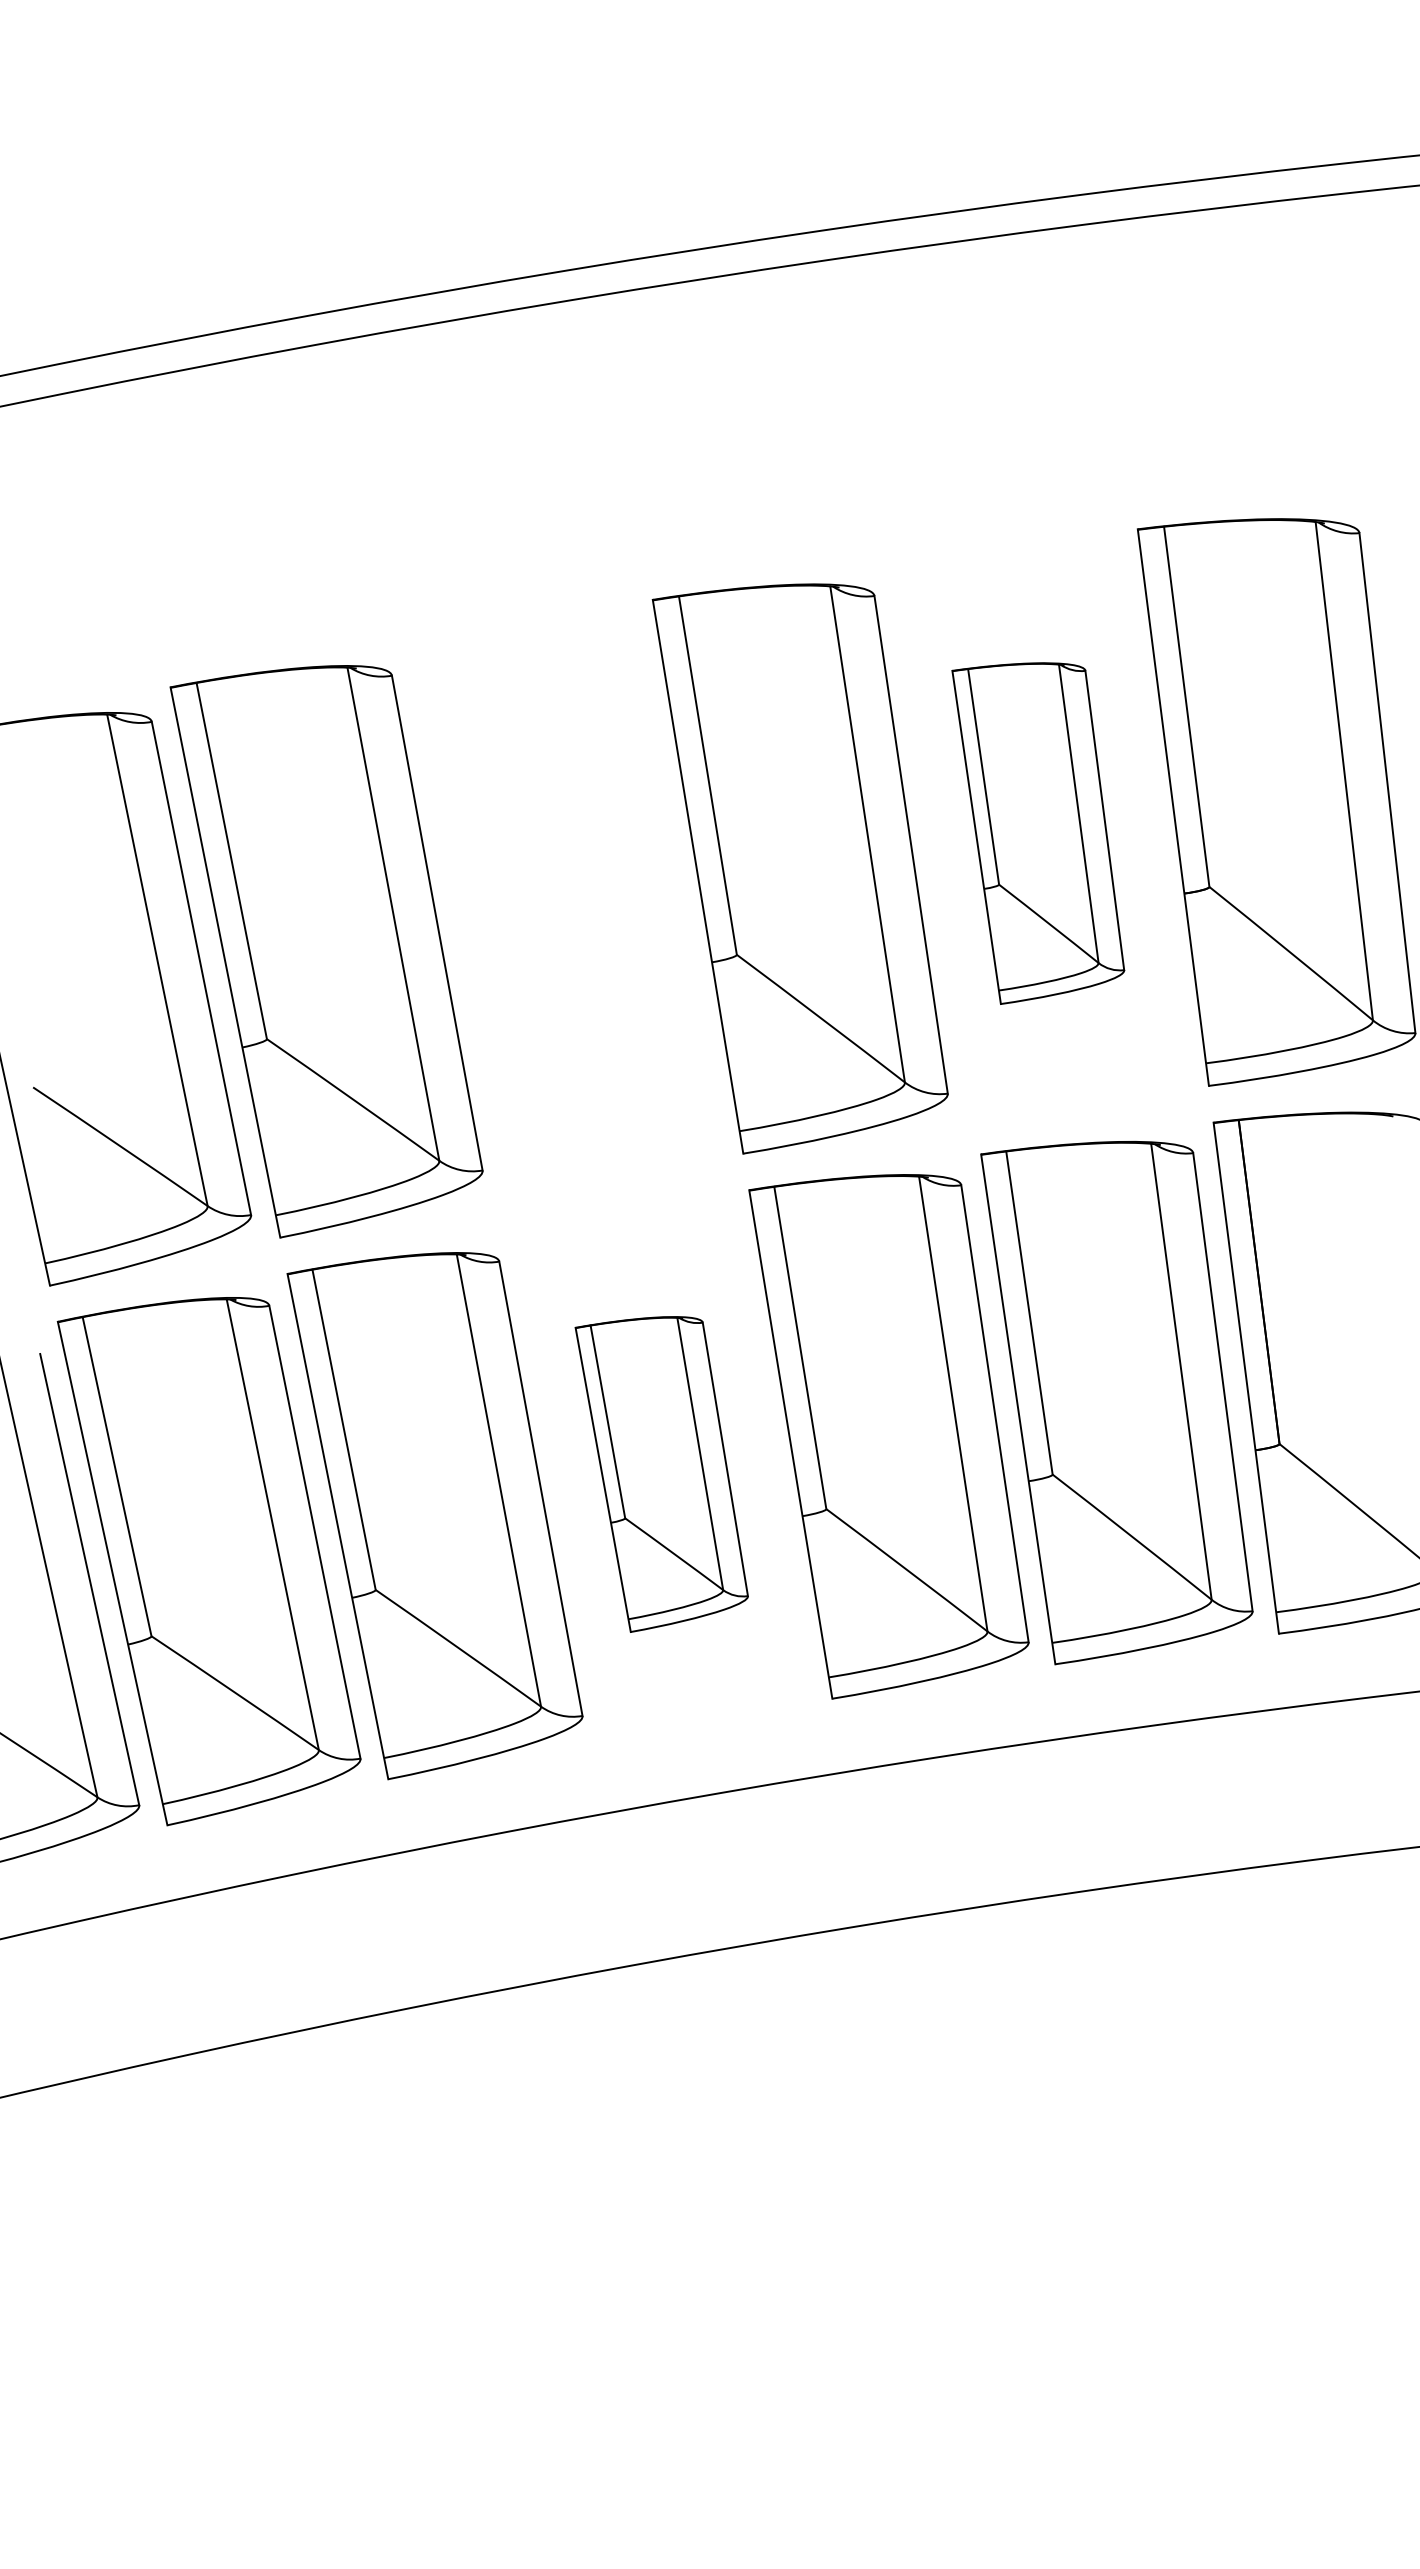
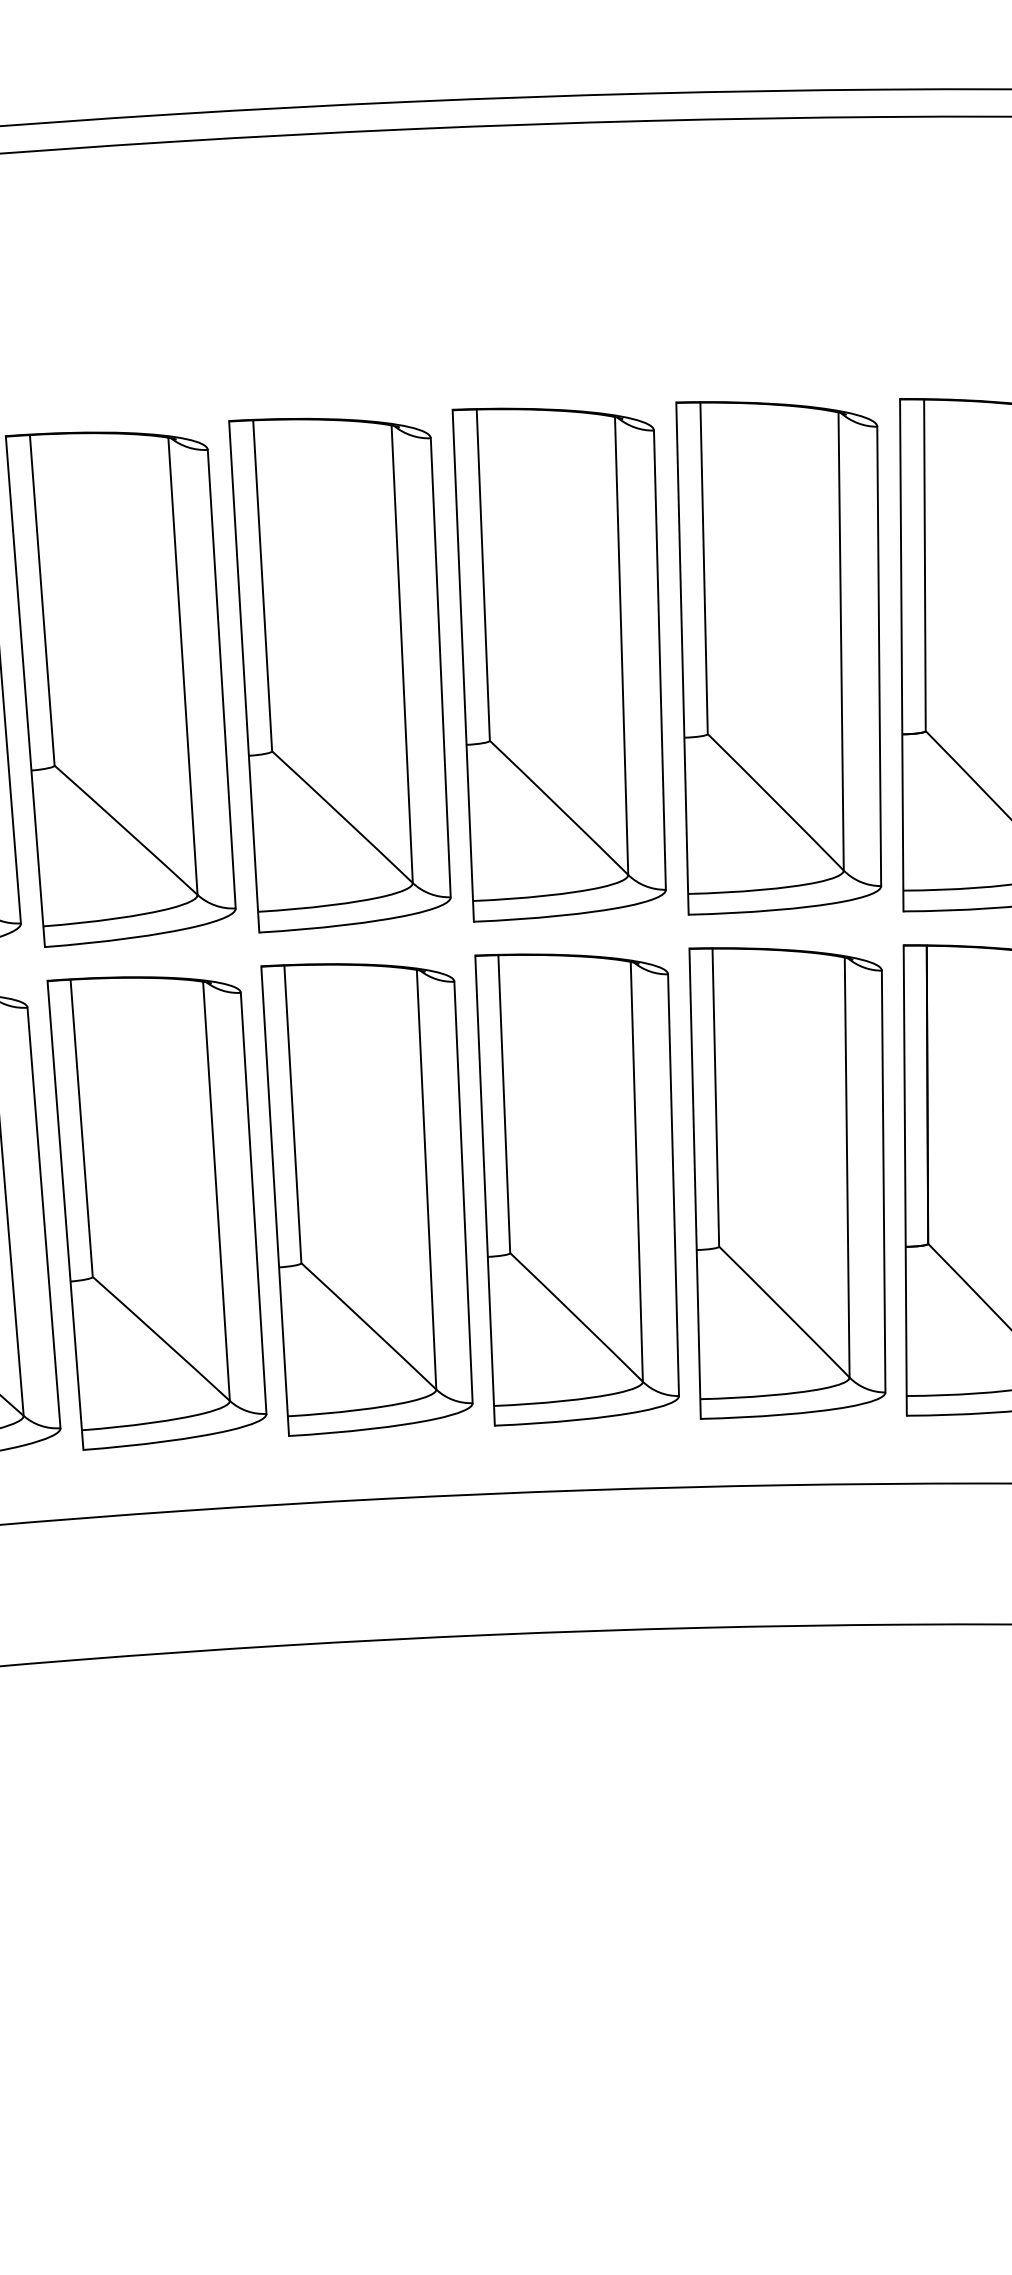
part: (1038, 833) -> (776, 663), size x1.67
part: (562, 908) -> (336, 679), added
part: (661, 1474) -> (364, 1203), size x1.67

